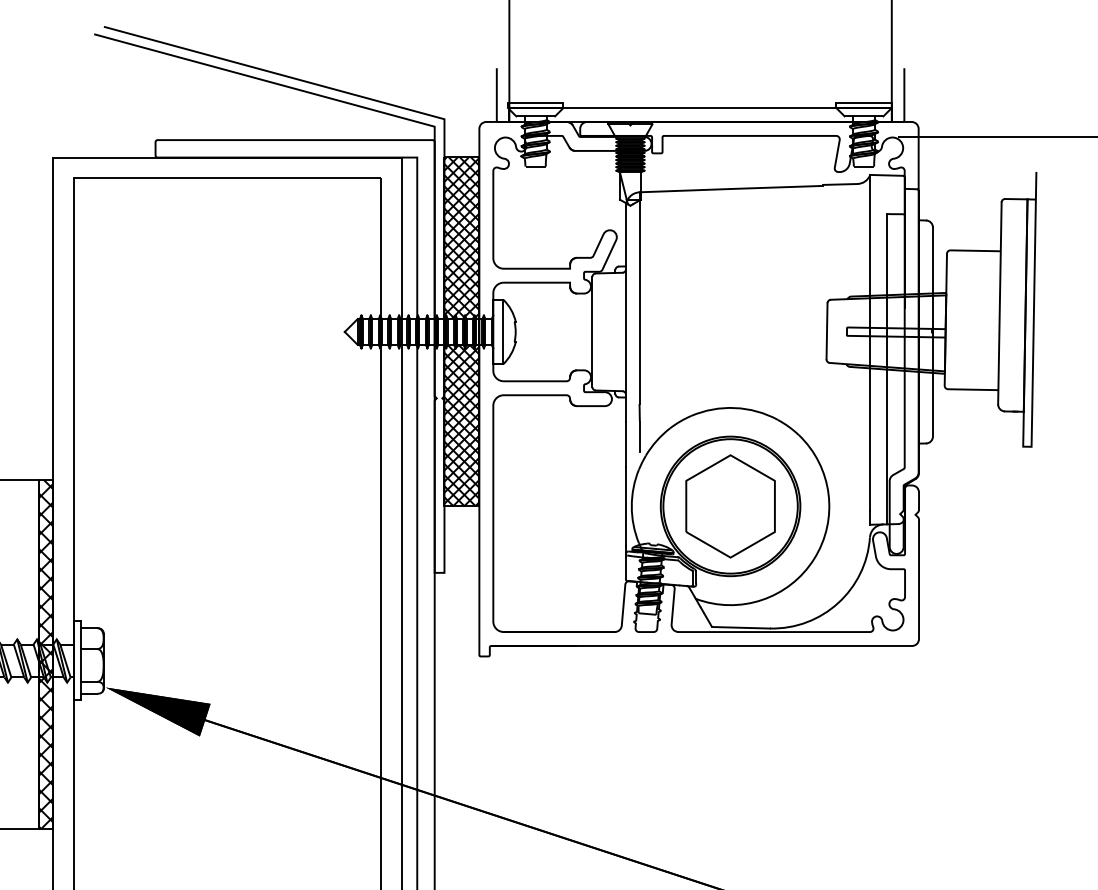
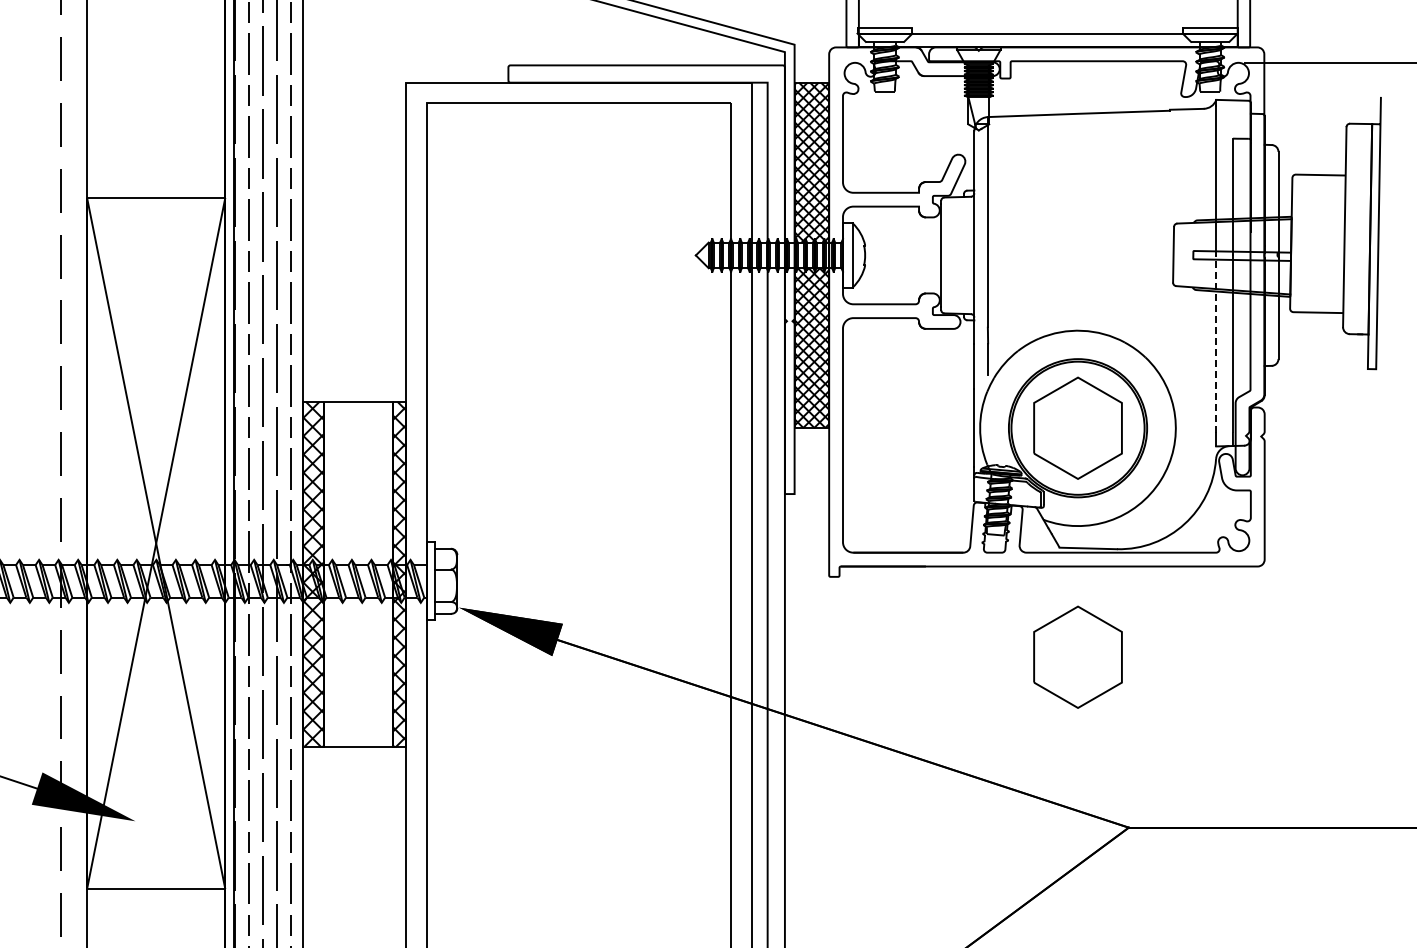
line: (870, 421) -> (1216, 344), solid -> dashed
part: (730, 736) -> (1077, 656), added

